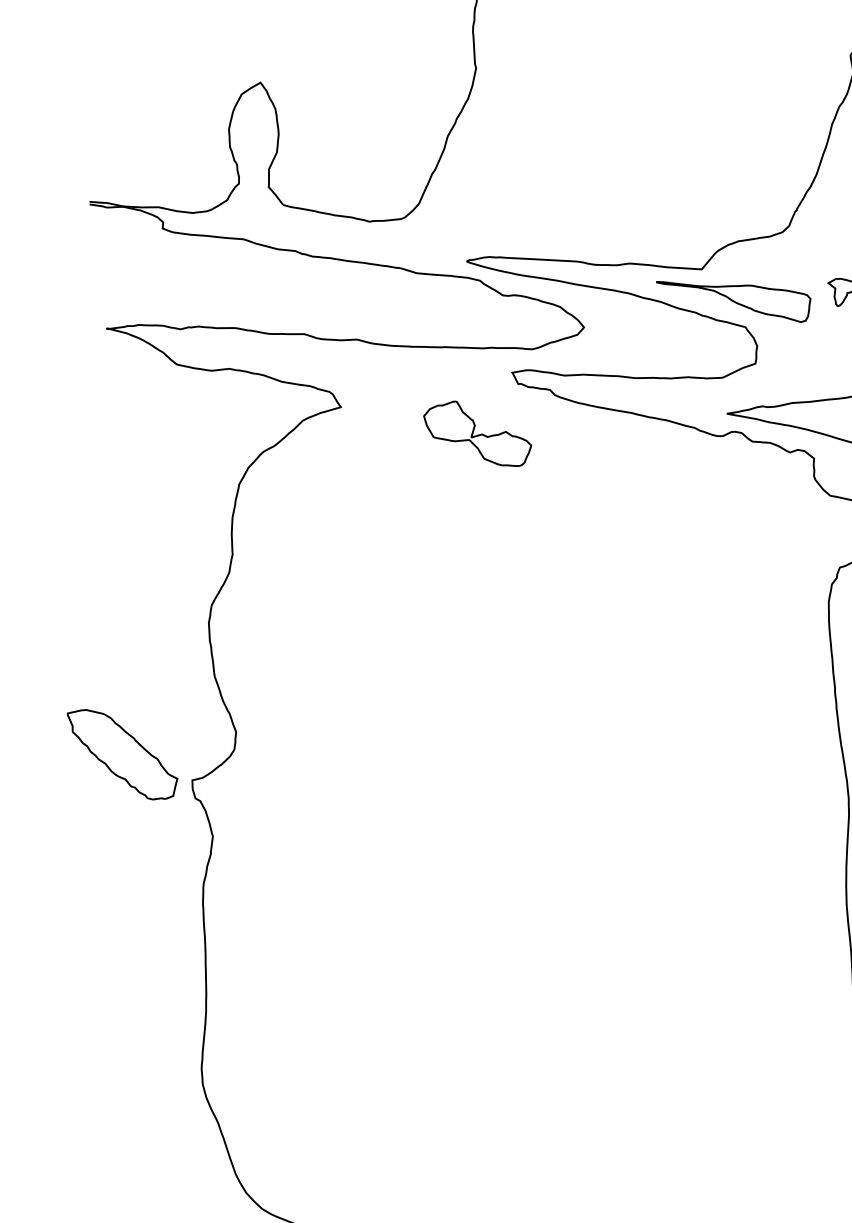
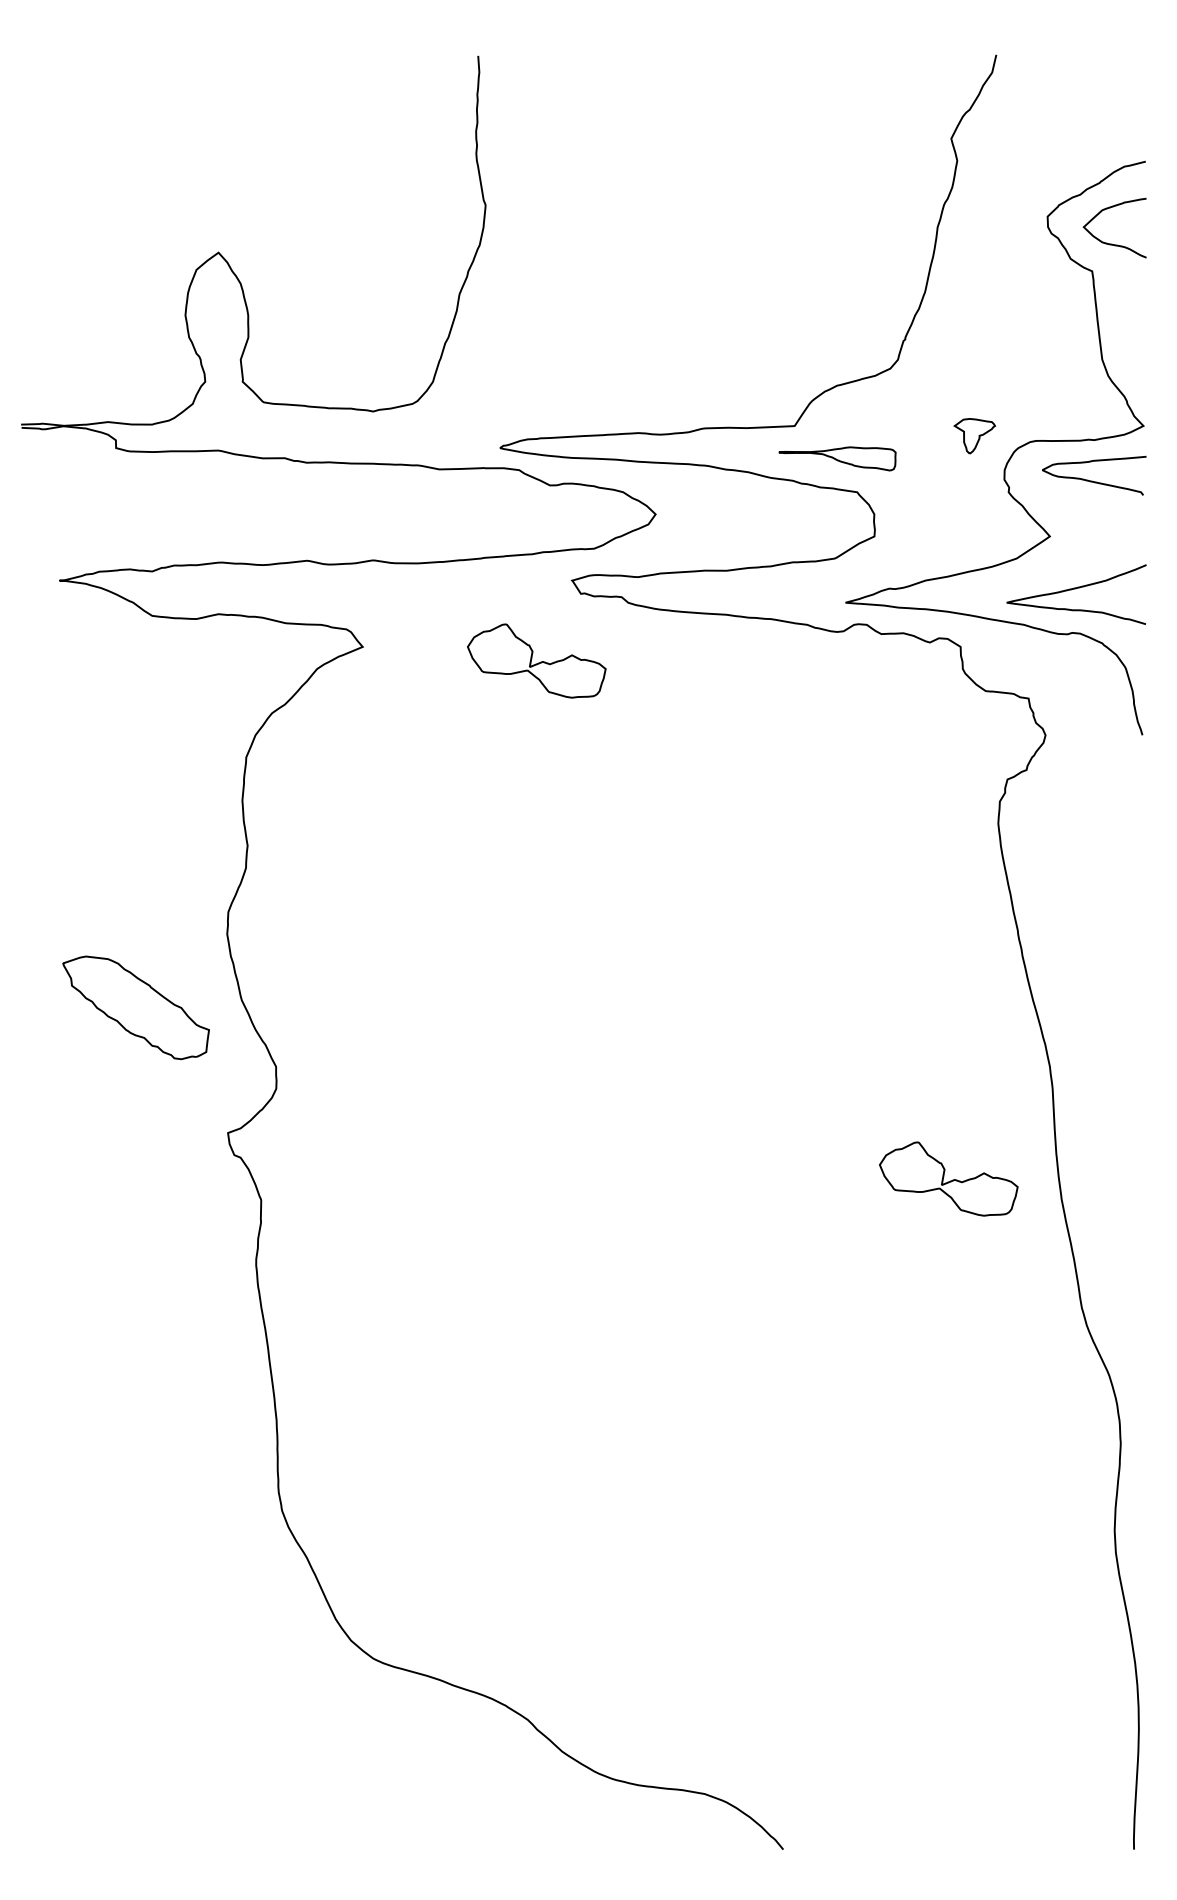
part: (732, 298) -> (837, 458), size x0.6
part: (121, 754) -> (135, 1007), moved
part: (758, 878) -> (948, 1178), added

